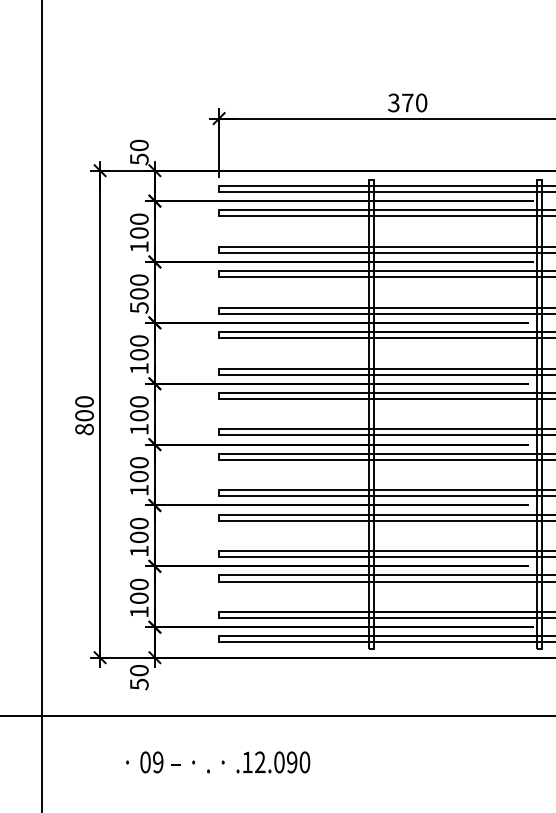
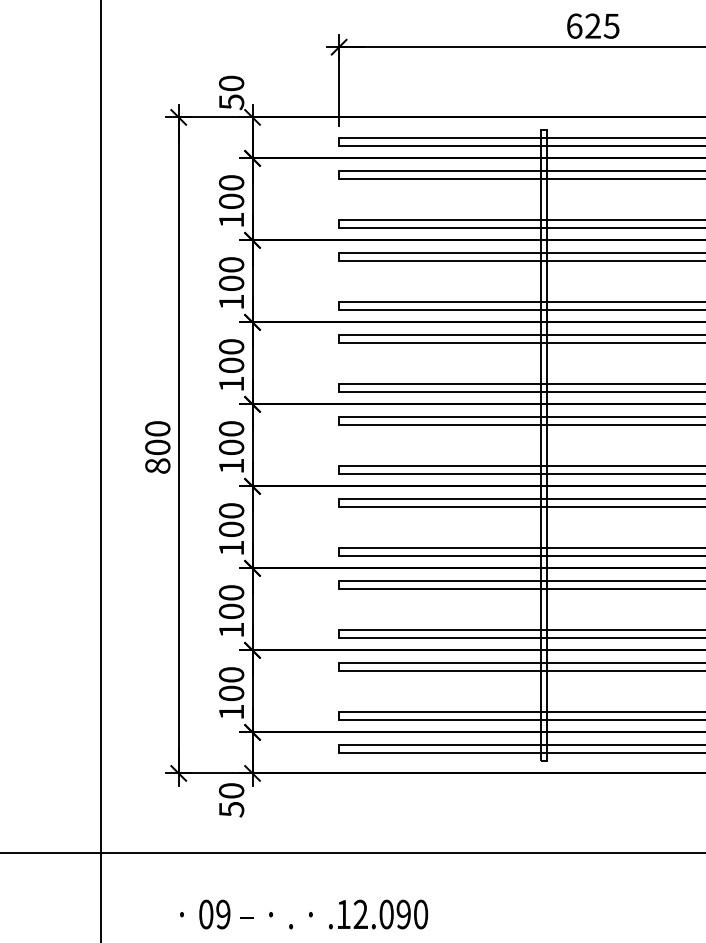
text: (407, 102) -> (592, 25), 370 -> 625
text: (139, 307) -> (231, 301), 500 -> 100
text: (218, 762) -> (304, 914), moved

